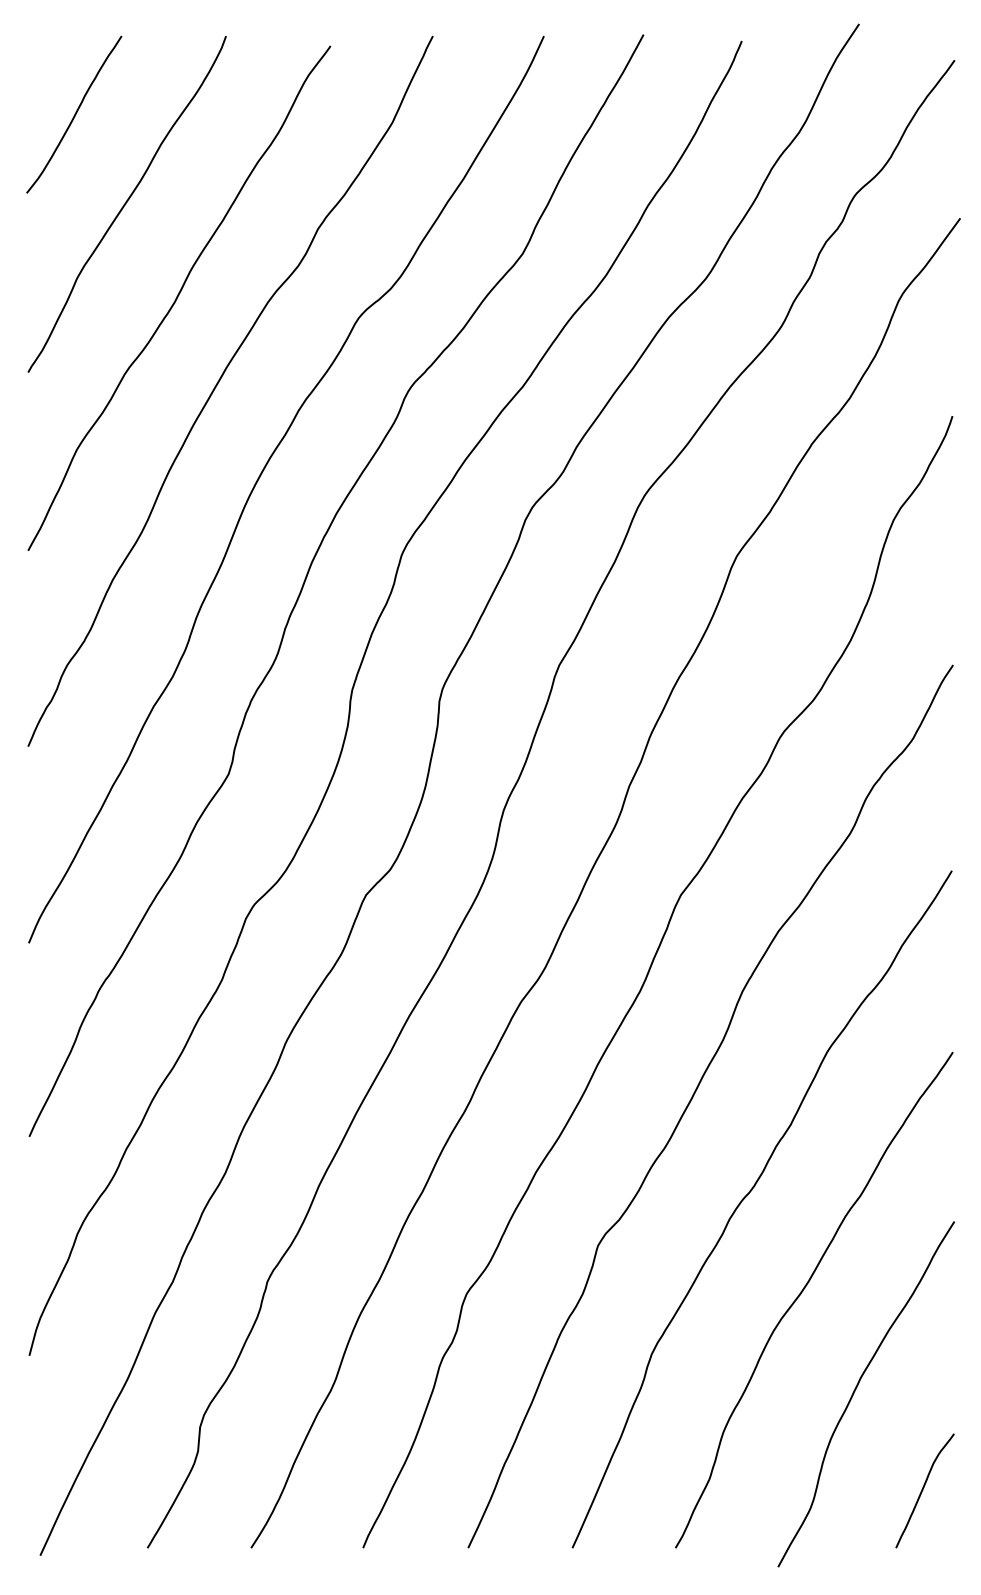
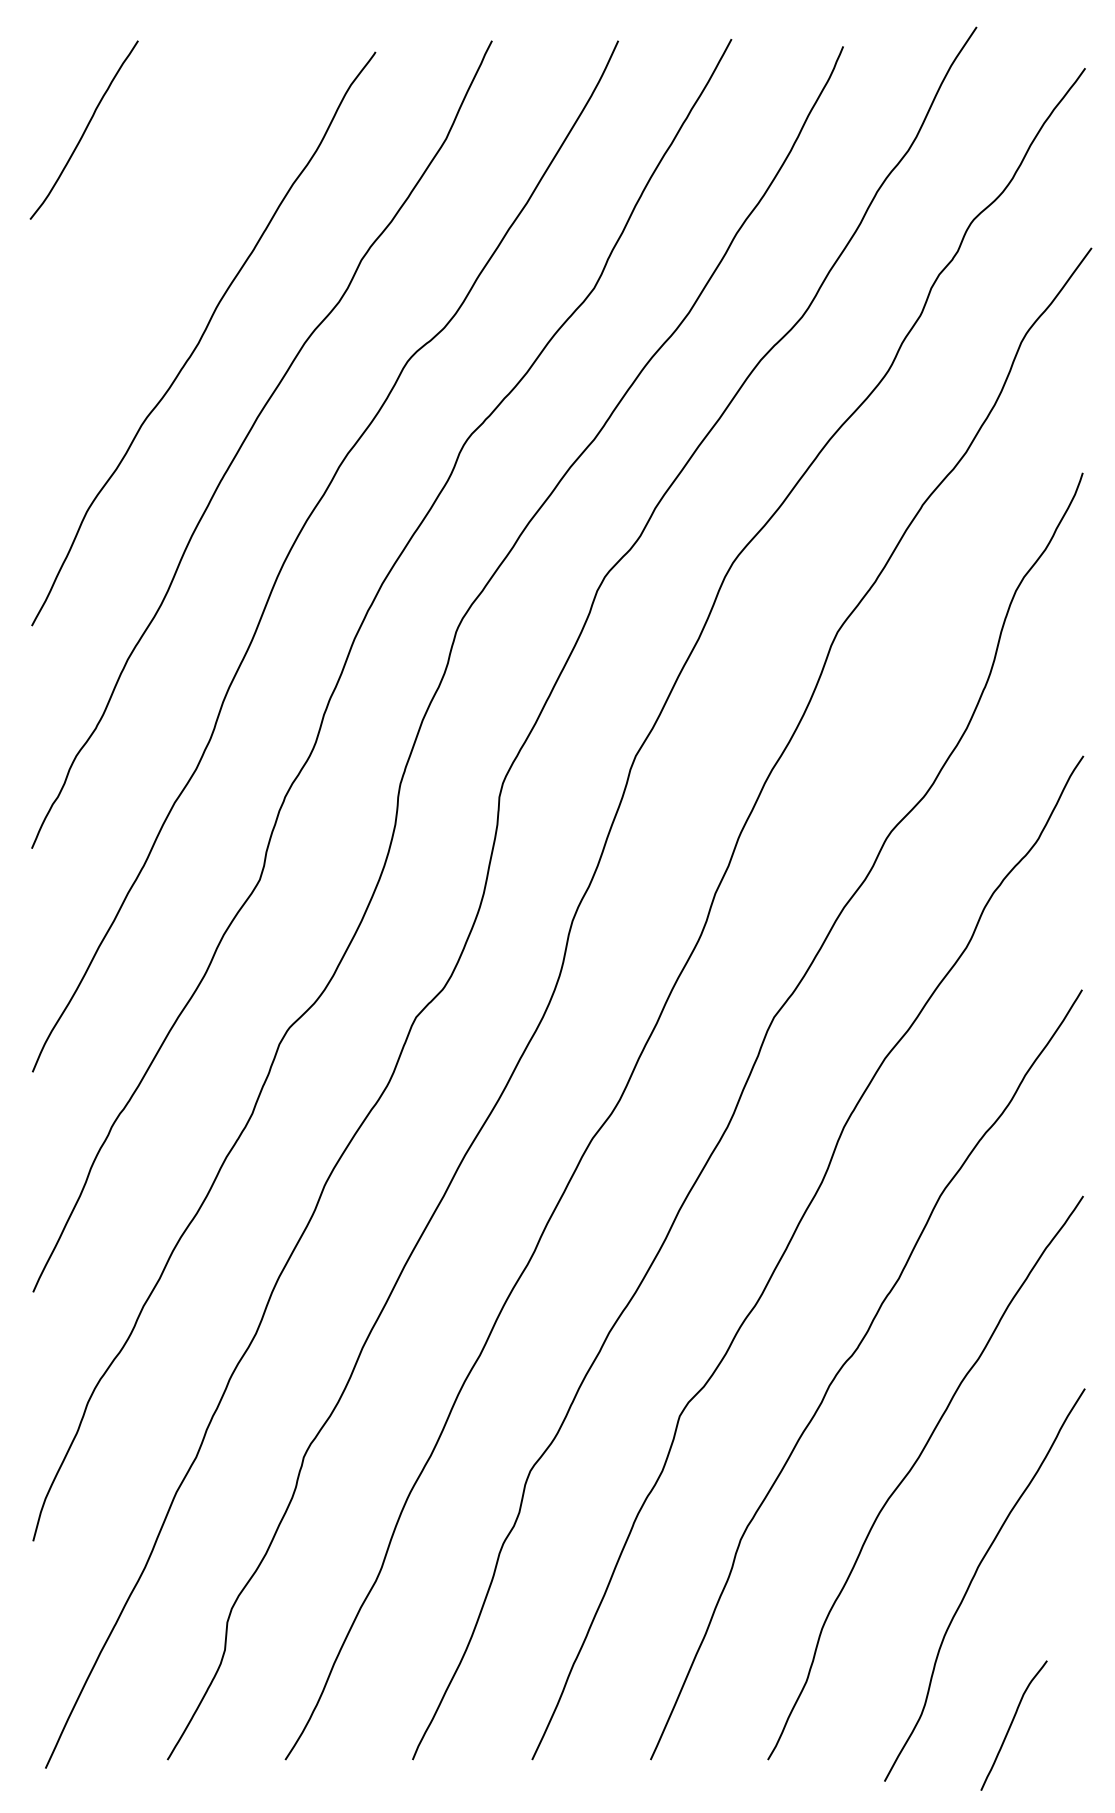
curve: (126, 204) -> (143, 232), removed
curve: (923, 1490) -> (1012, 1725), moved

